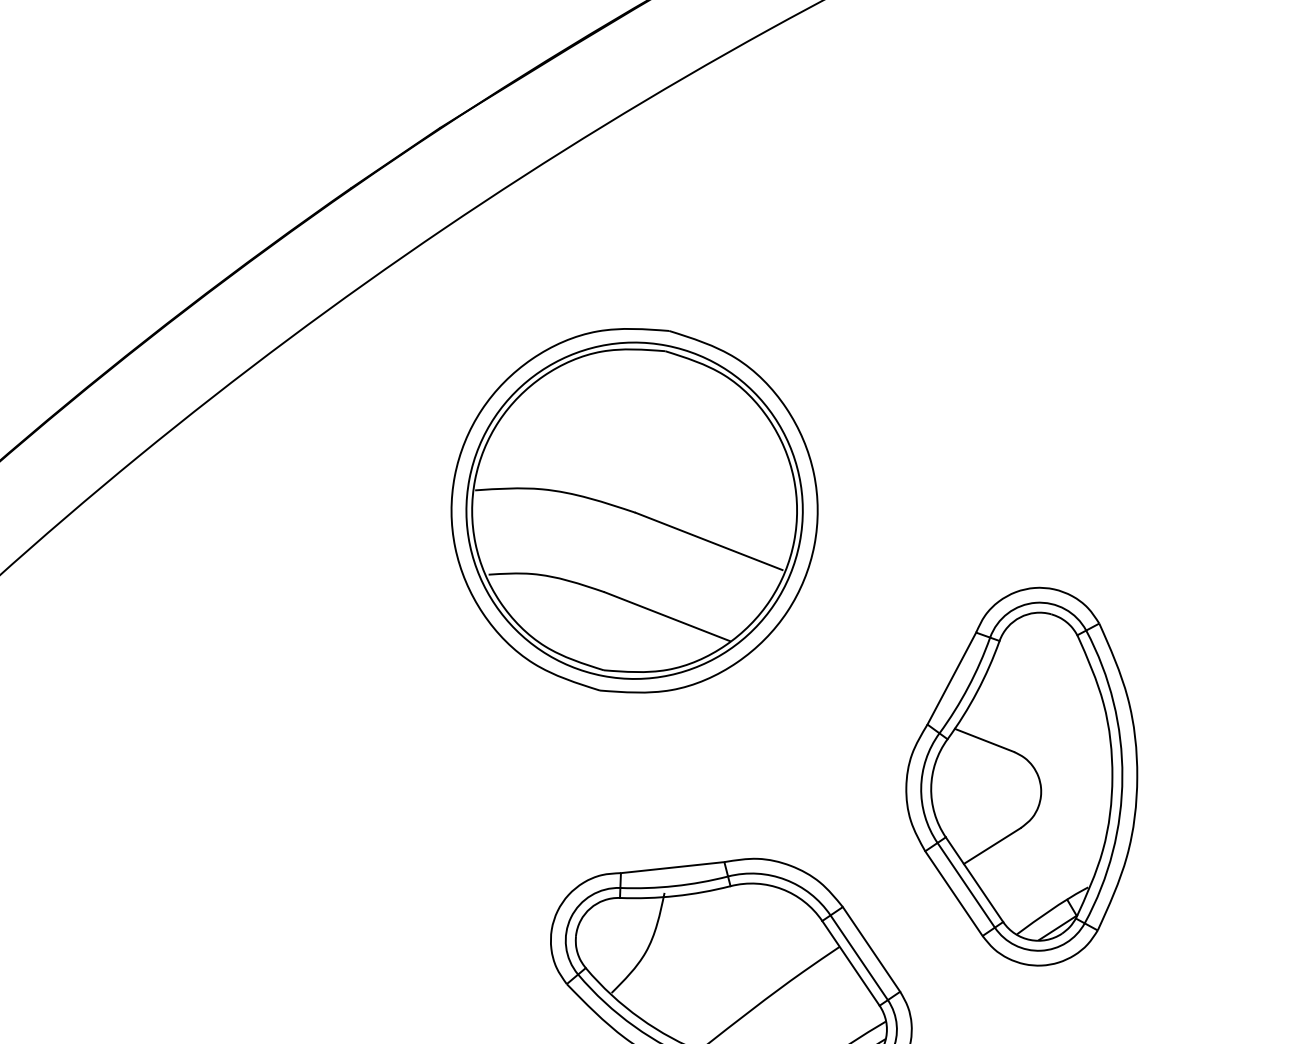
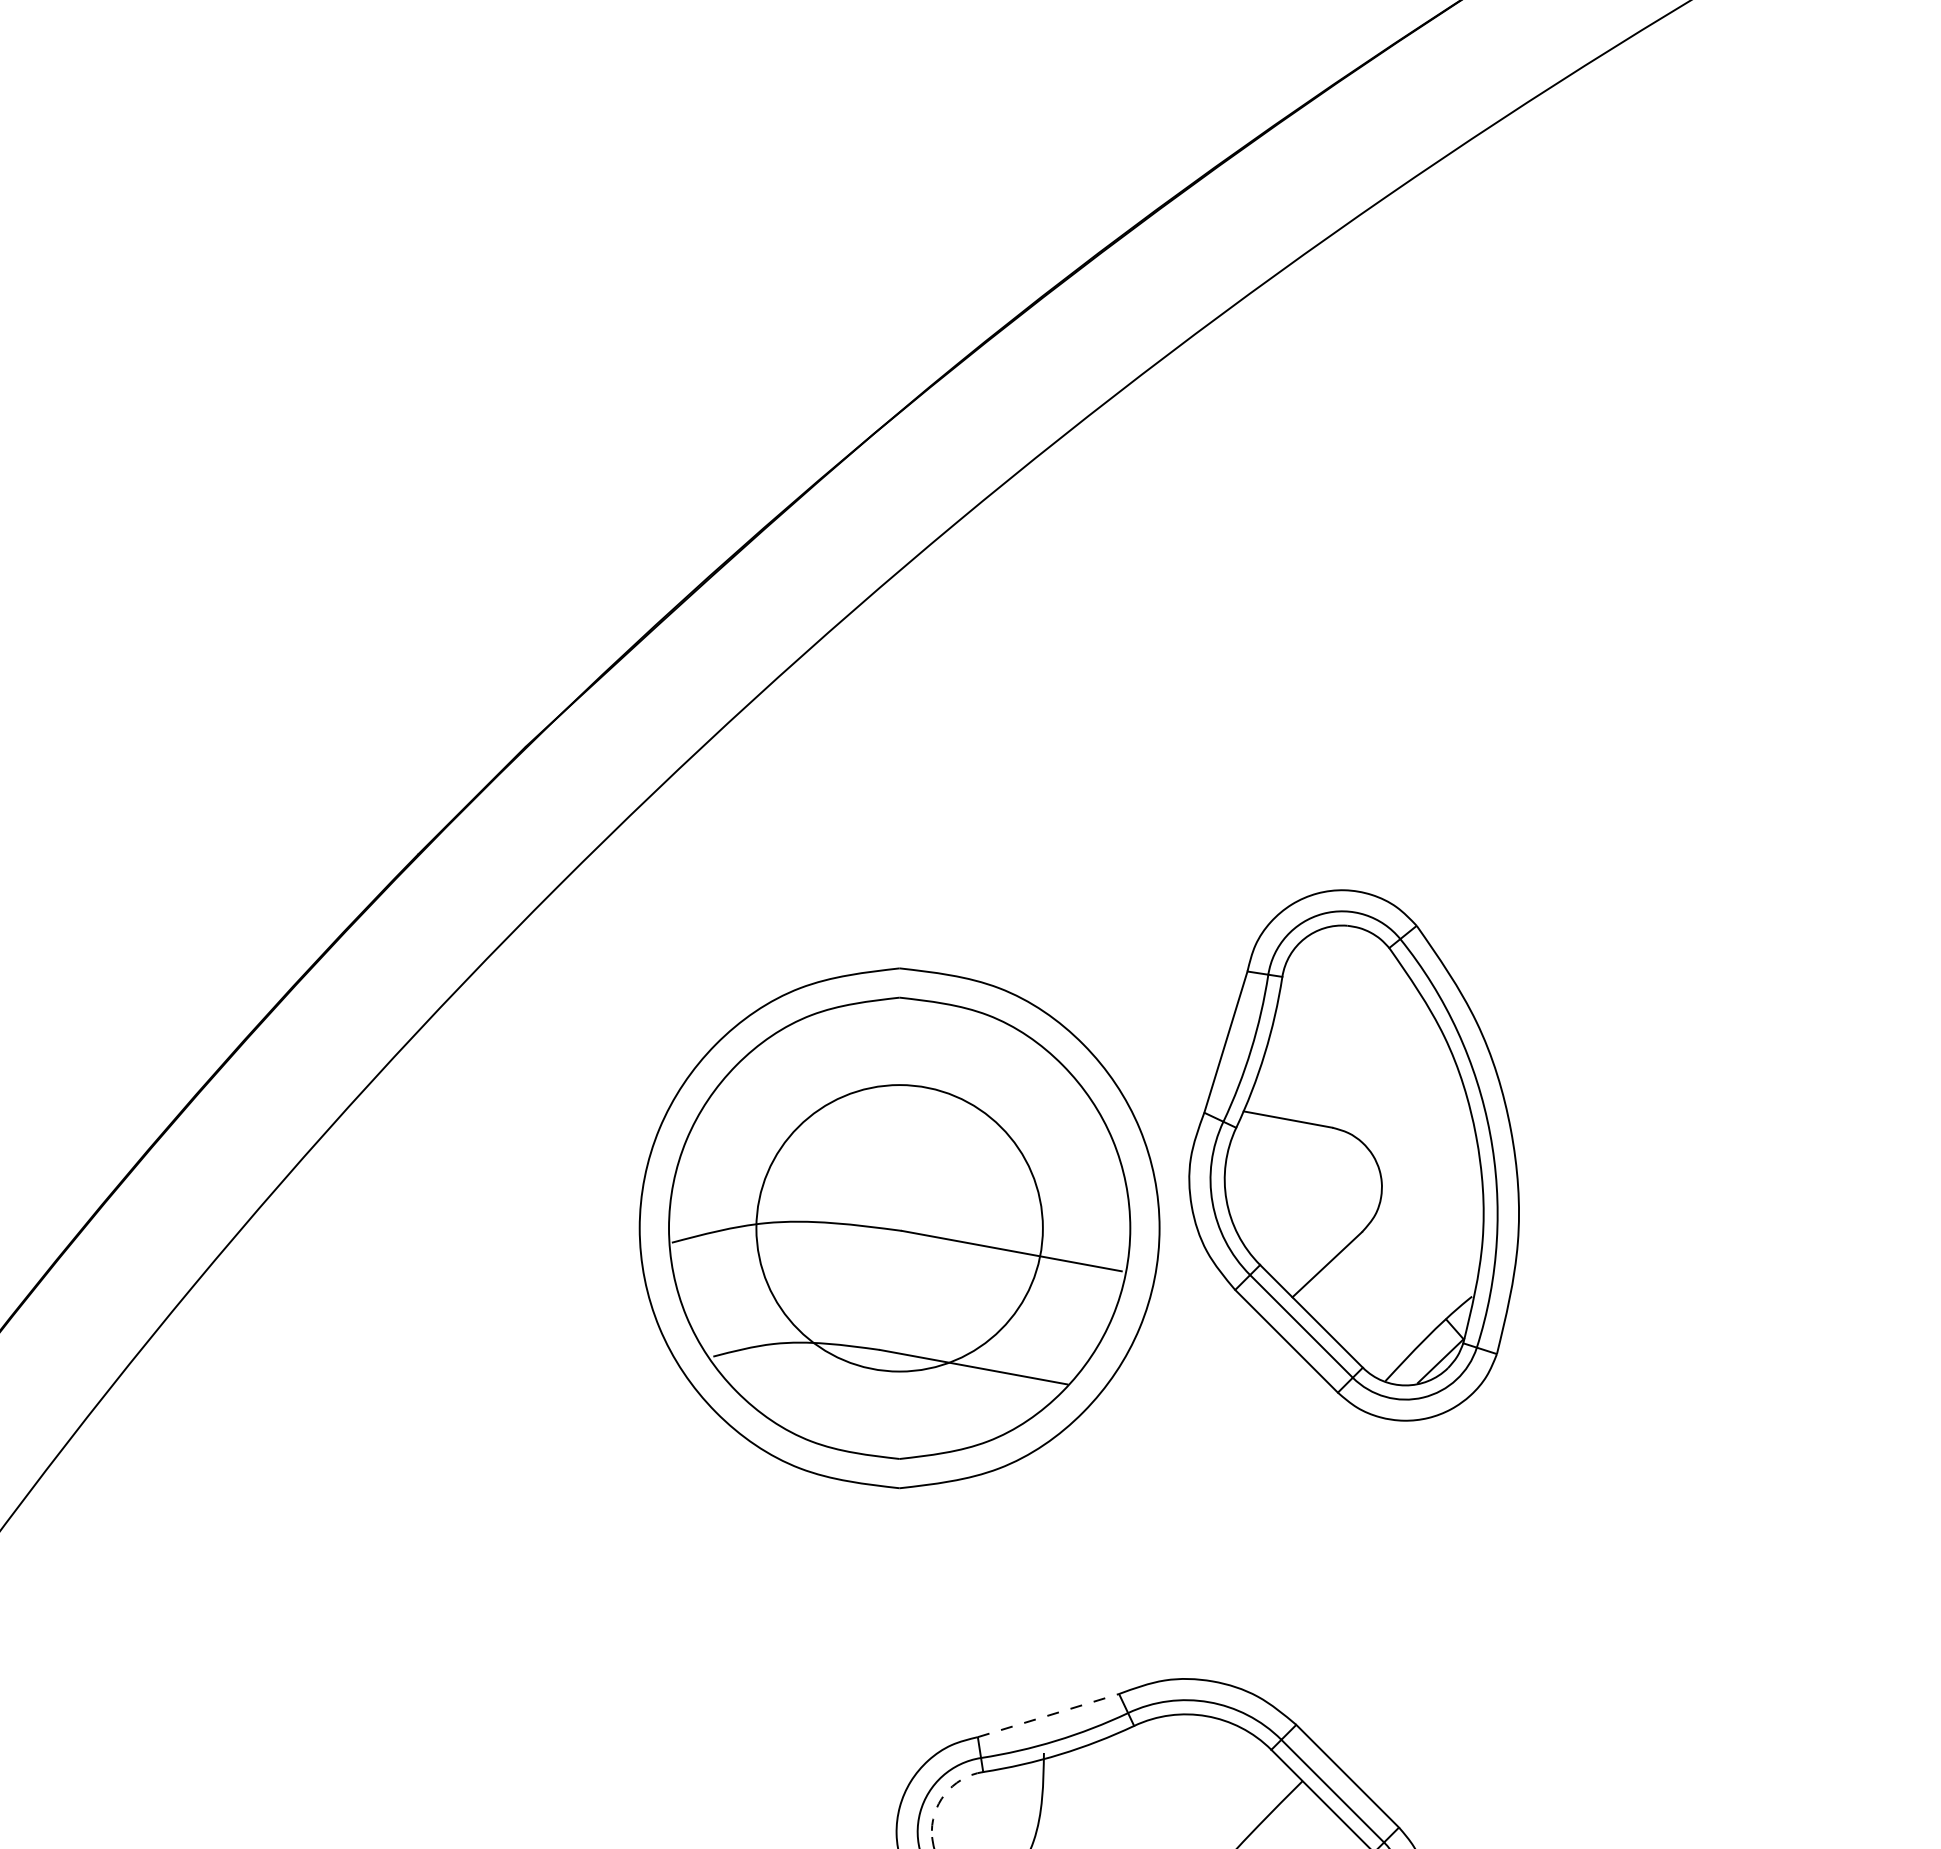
circle: (634, 510) -> (899, 1228), size x0.6
part: (1024, 774) -> (1353, 1155), moved
line: (672, 867) -> (1048, 1715), solid -> dashed
arc: (590, 908) -> (944, 1794), solid -> dashed

